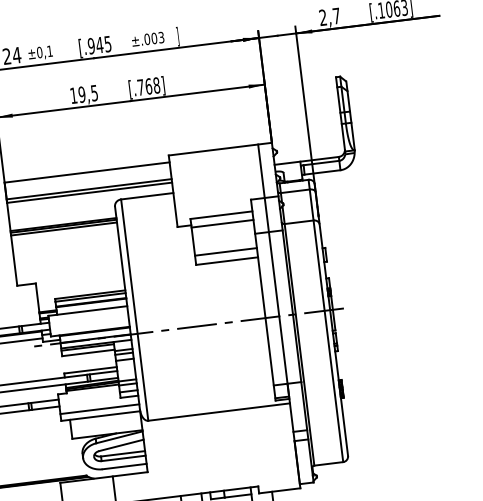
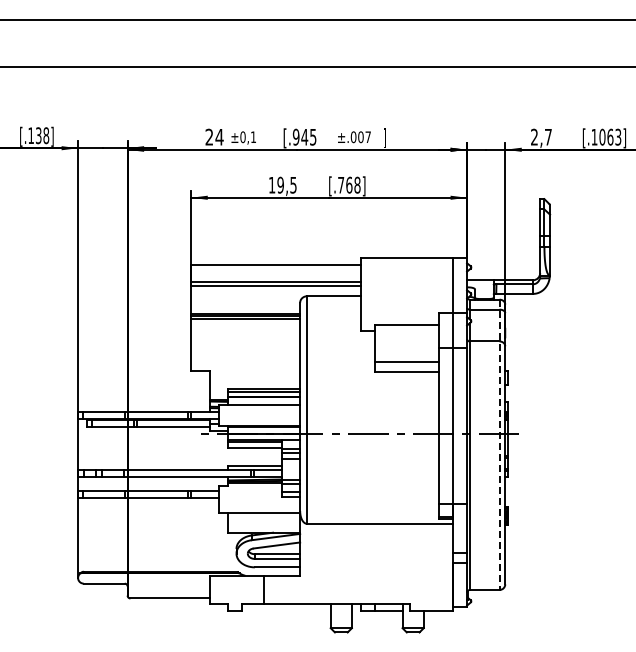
text: (160, 37) -> (367, 137), ±.003 -> ±.007
line: (222, 223) -> (406, 333), removed
line: (325, 321) -> (499, 445), solid -> dashed
line: (99, 409) -> (259, 506), removed

